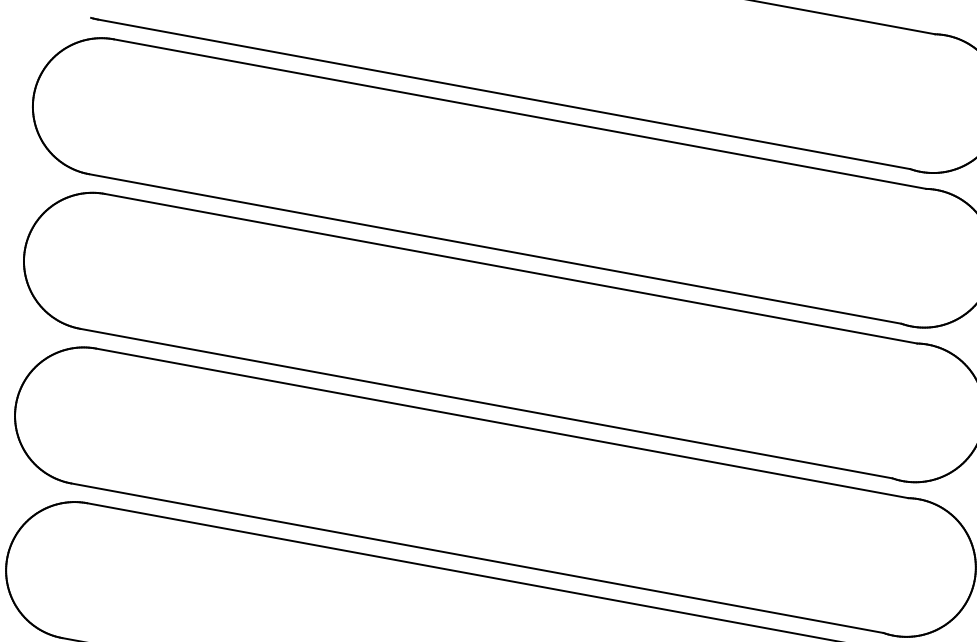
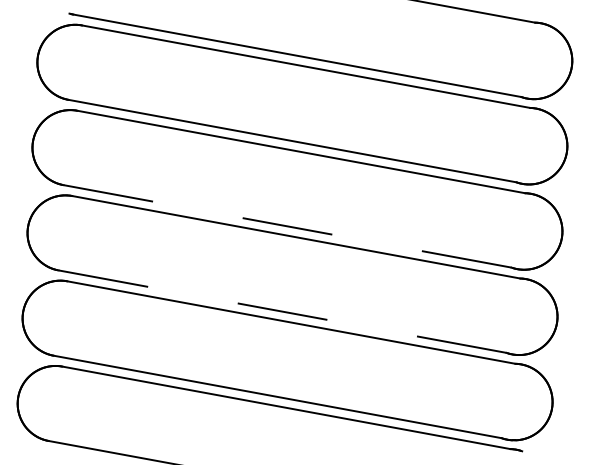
line: (486, 403) -> (287, 226), solid -> dashed
line: (477, 557) -> (282, 311), solid -> dashed

